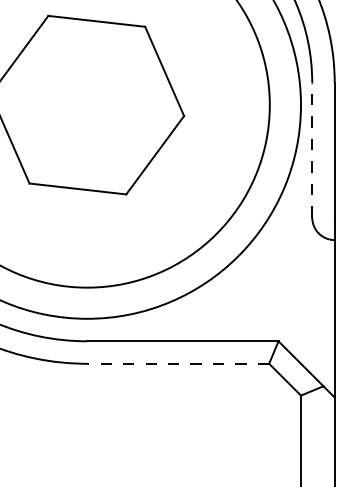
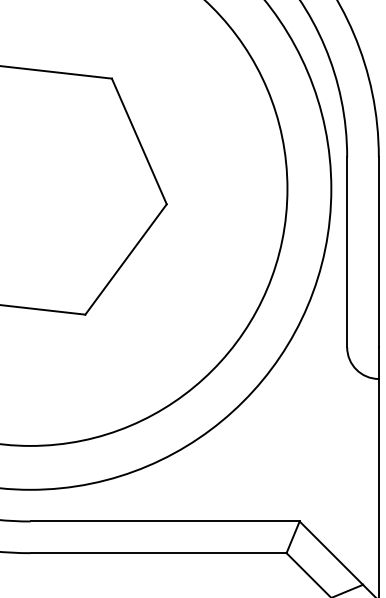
line: (312, 149) -> (347, 251), dashed -> solid
line: (178, 363) -> (158, 552), dashed -> solid

